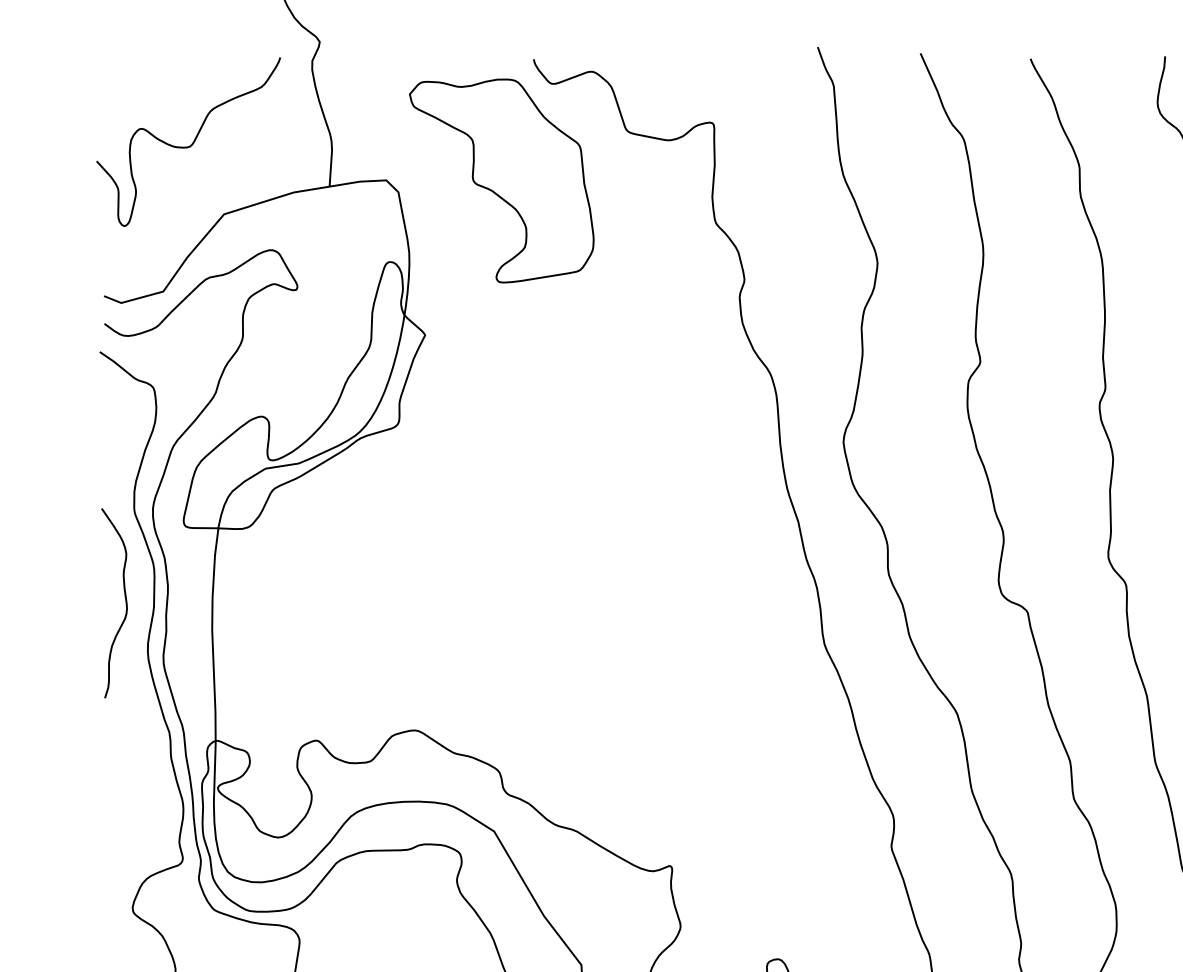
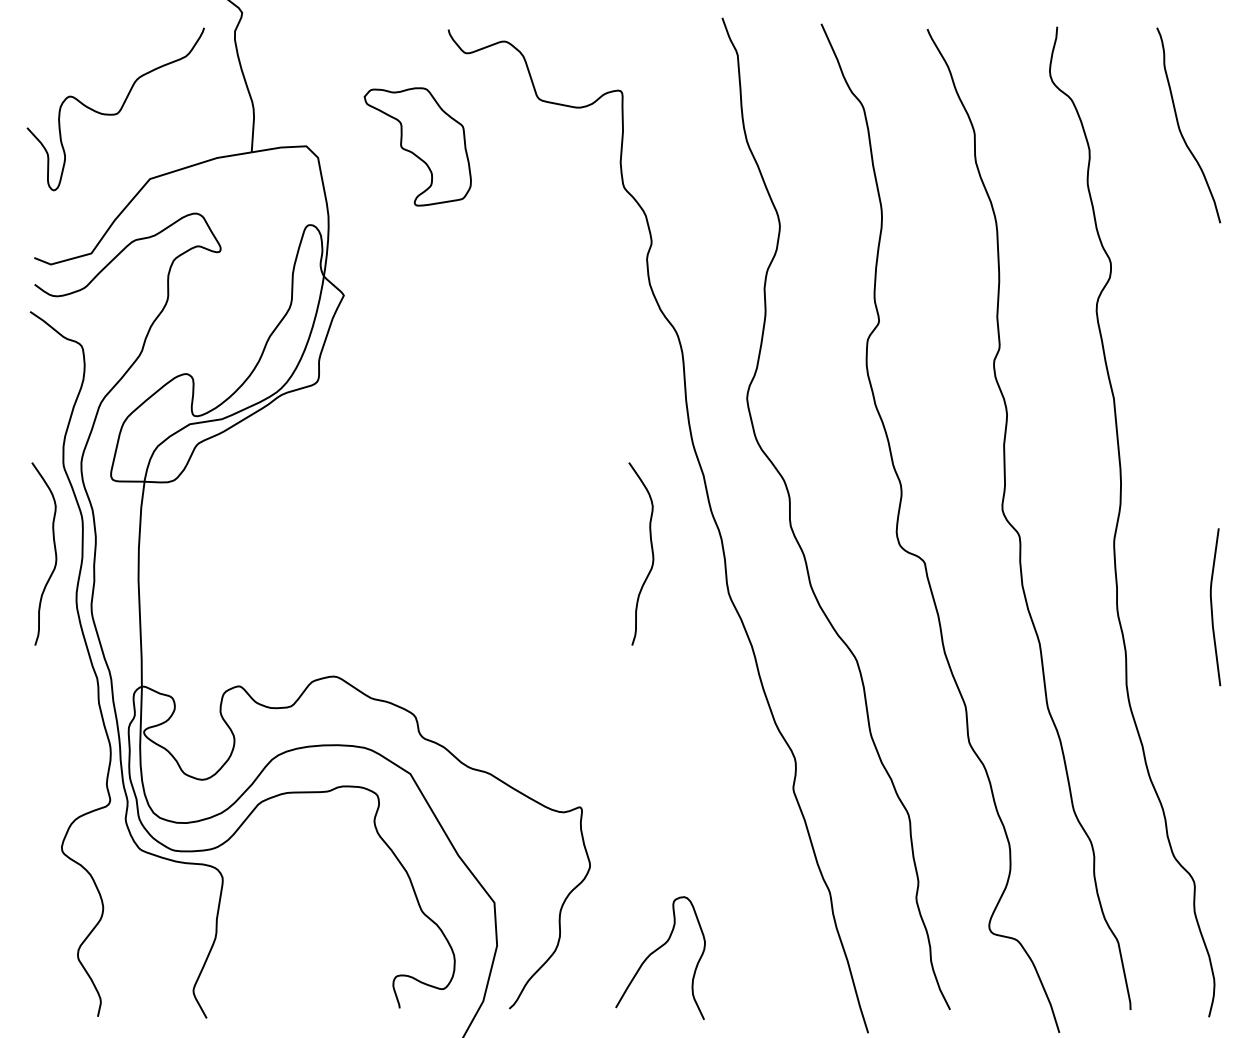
part: (501, 180) -> (417, 146), size x0.6
curve: (744, 601) -> (651, 552), added

